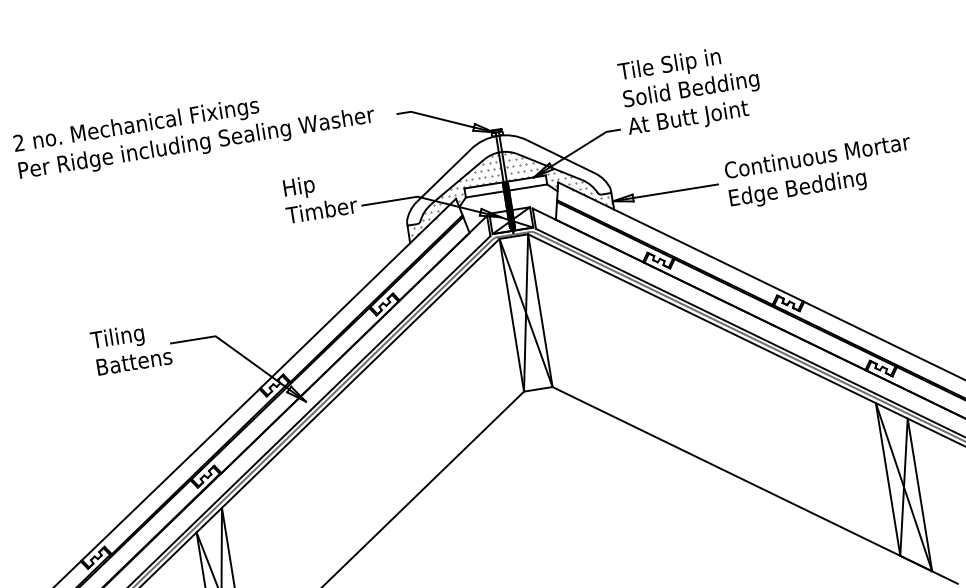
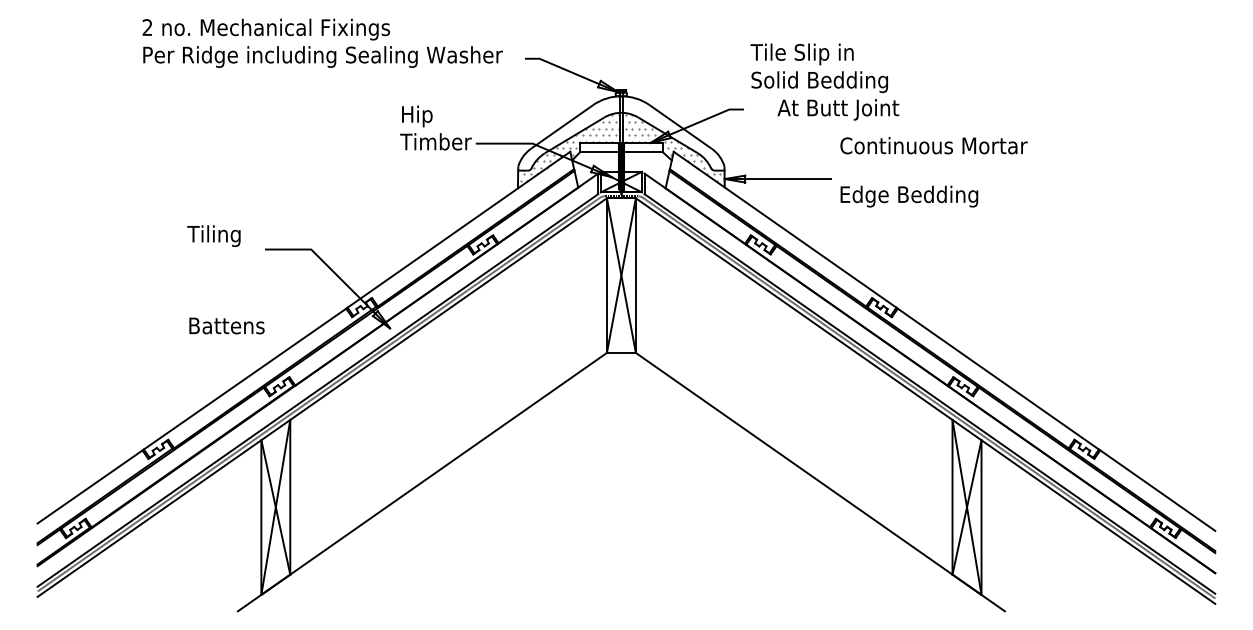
text: (688, 118) -> (838, 109), moved
text: (816, 155) -> (933, 145), moved
text: (133, 361) -> (226, 325), moved

